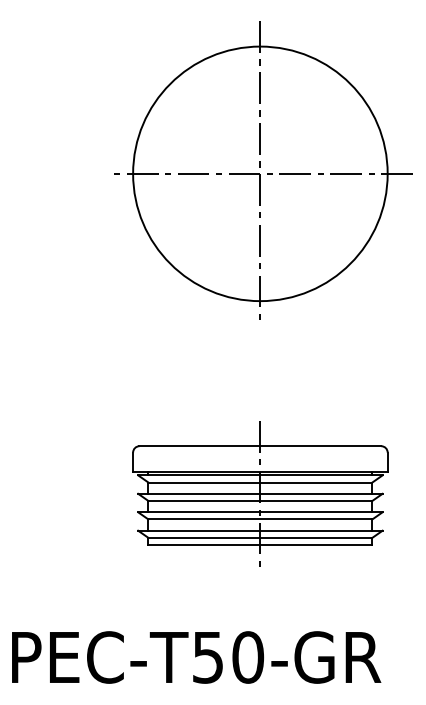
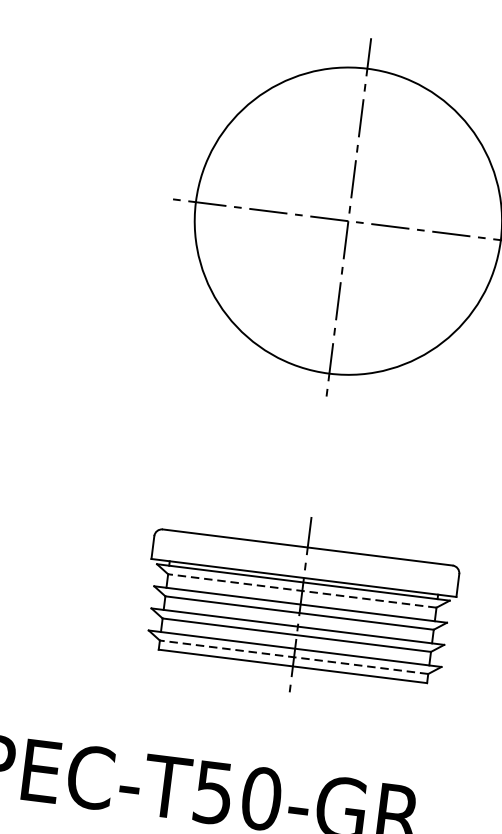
line: (260, 482) -> (302, 590), solid -> dashed
line: (260, 537) -> (294, 656), solid -> dashed

